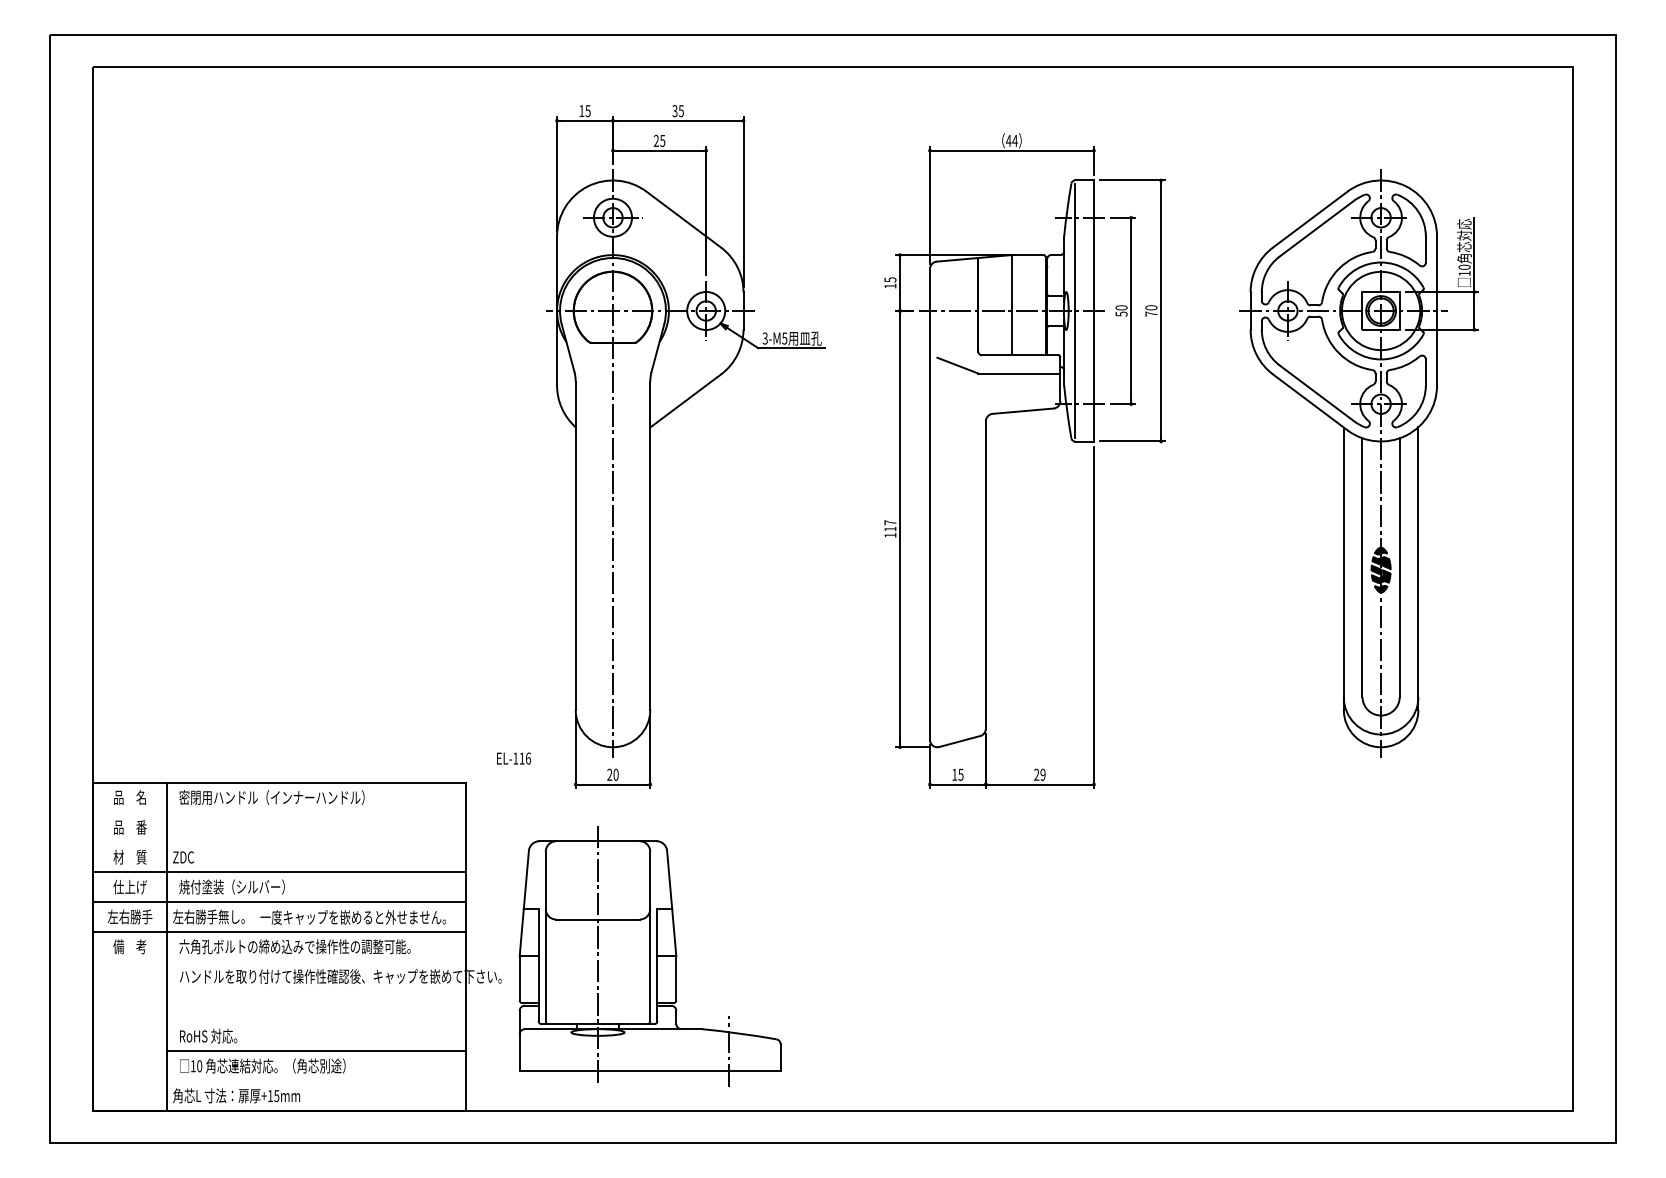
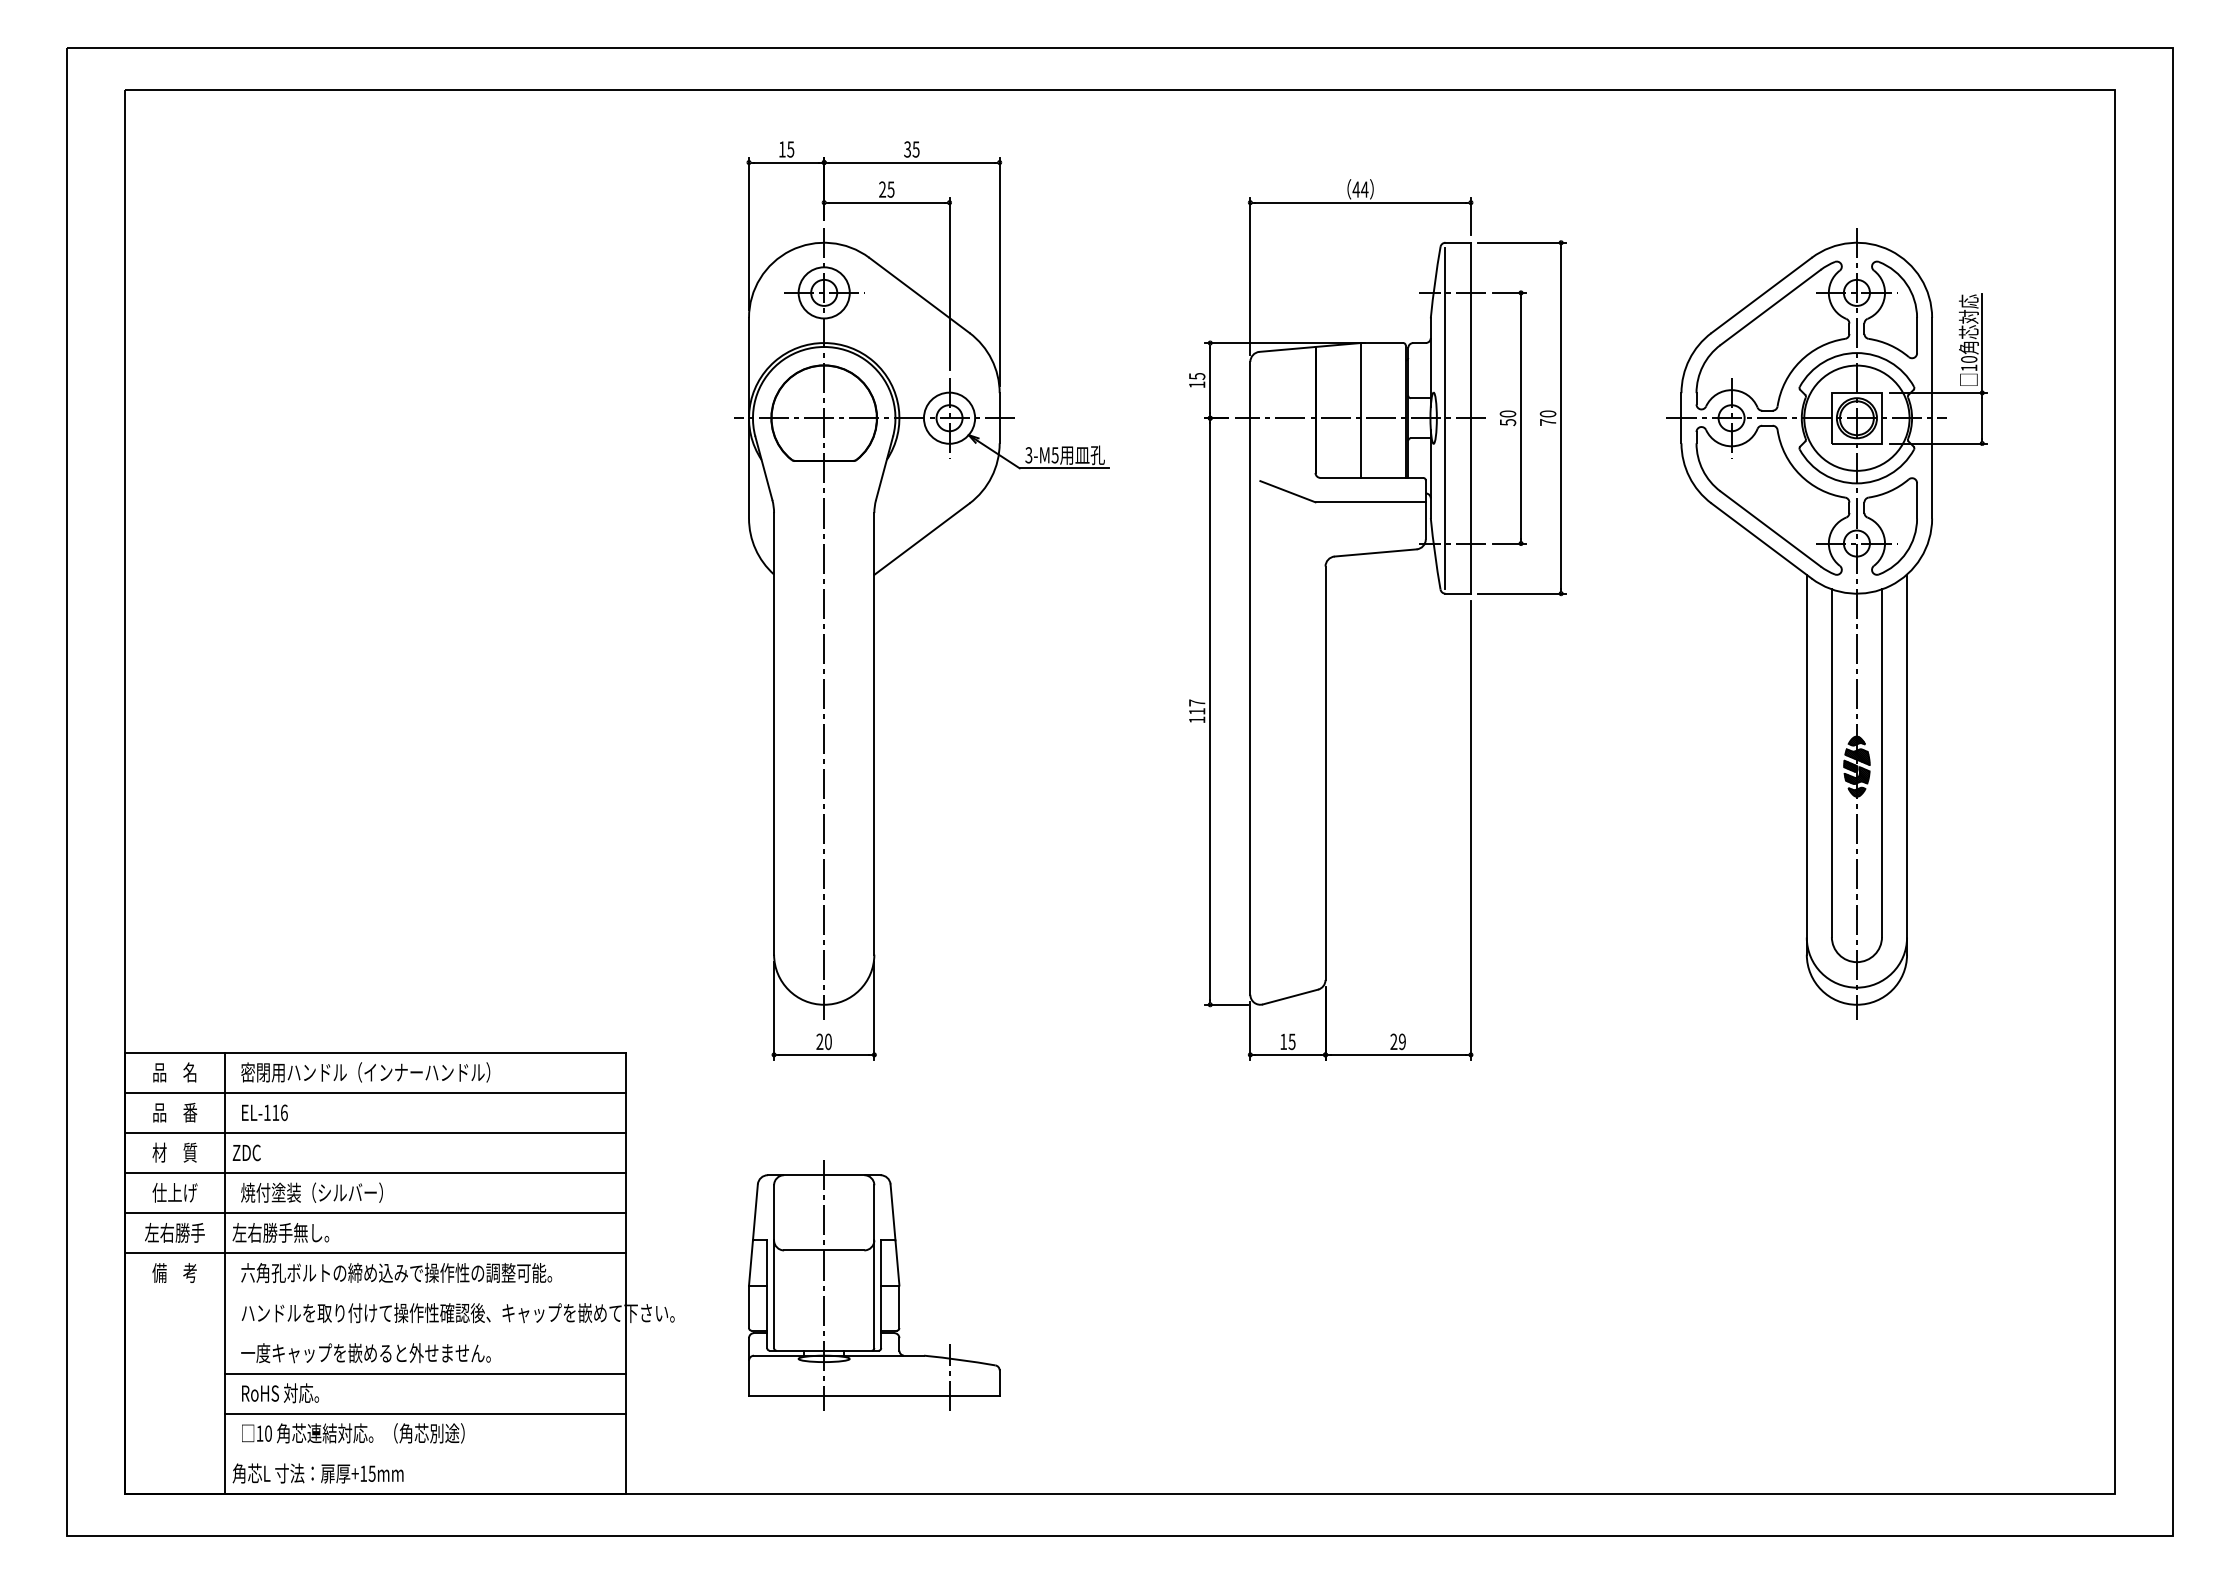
text: (514, 758) -> (265, 1112), moved
line: (278, 812) -> (374, 1092), added
line: (278, 842) -> (374, 1132), added
text: (352, 917) -> (365, 1353), moved
part: (650, 955) -> (874, 1284), size x0.71
line: (316, 1021) -> (425, 1373), added

